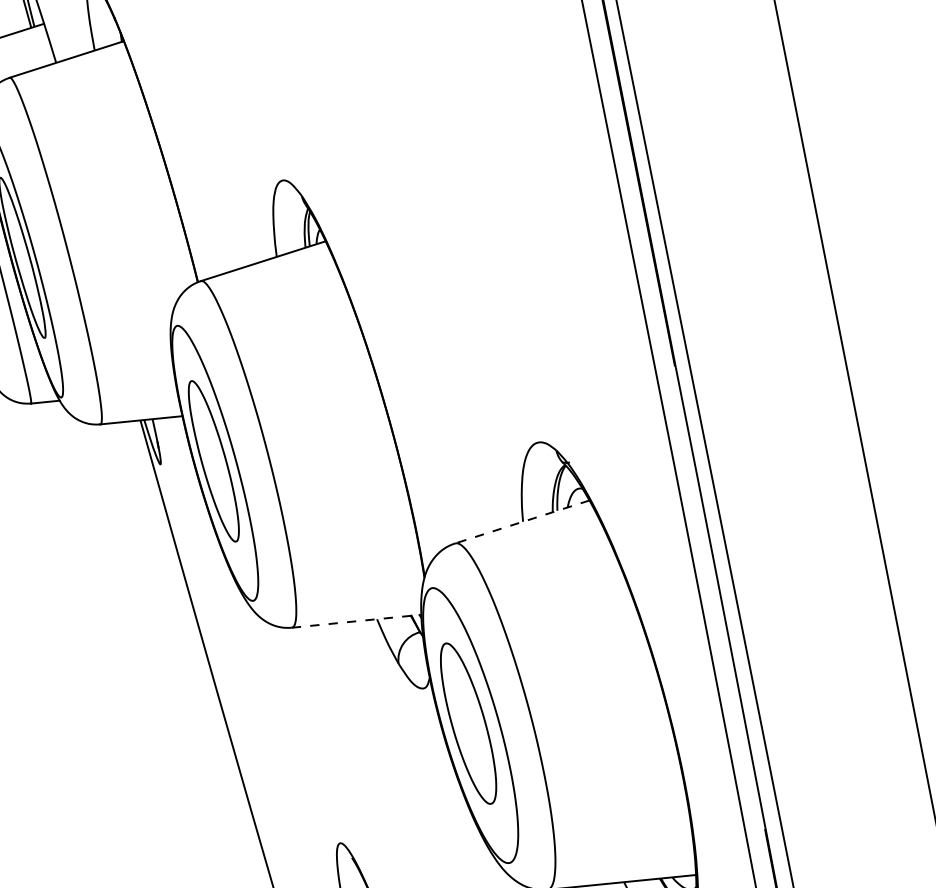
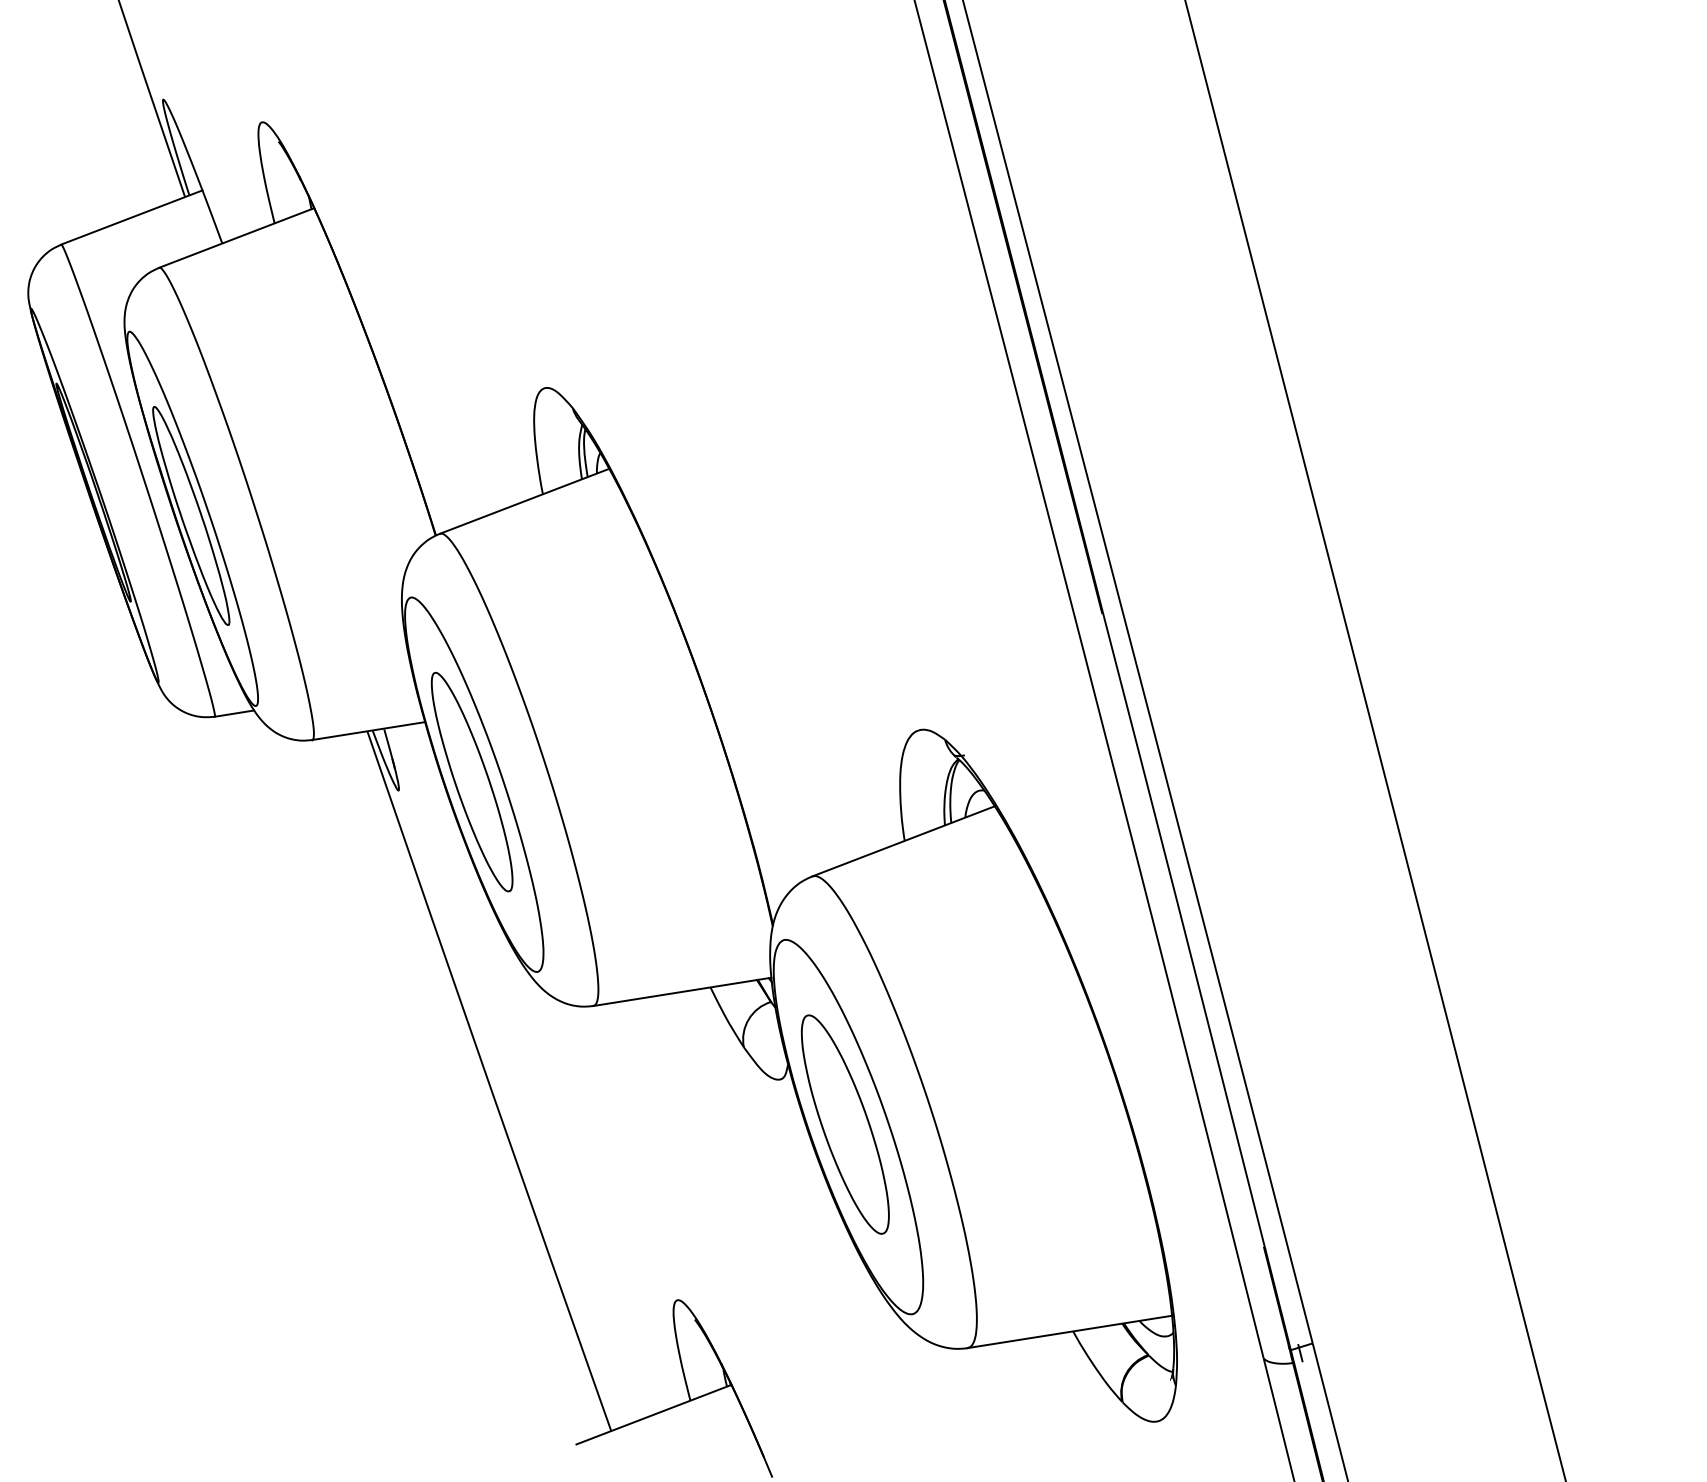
line: (522, 522) -> (903, 841), dashed -> solid
line: (356, 621) -> (682, 991), dashed -> solid

